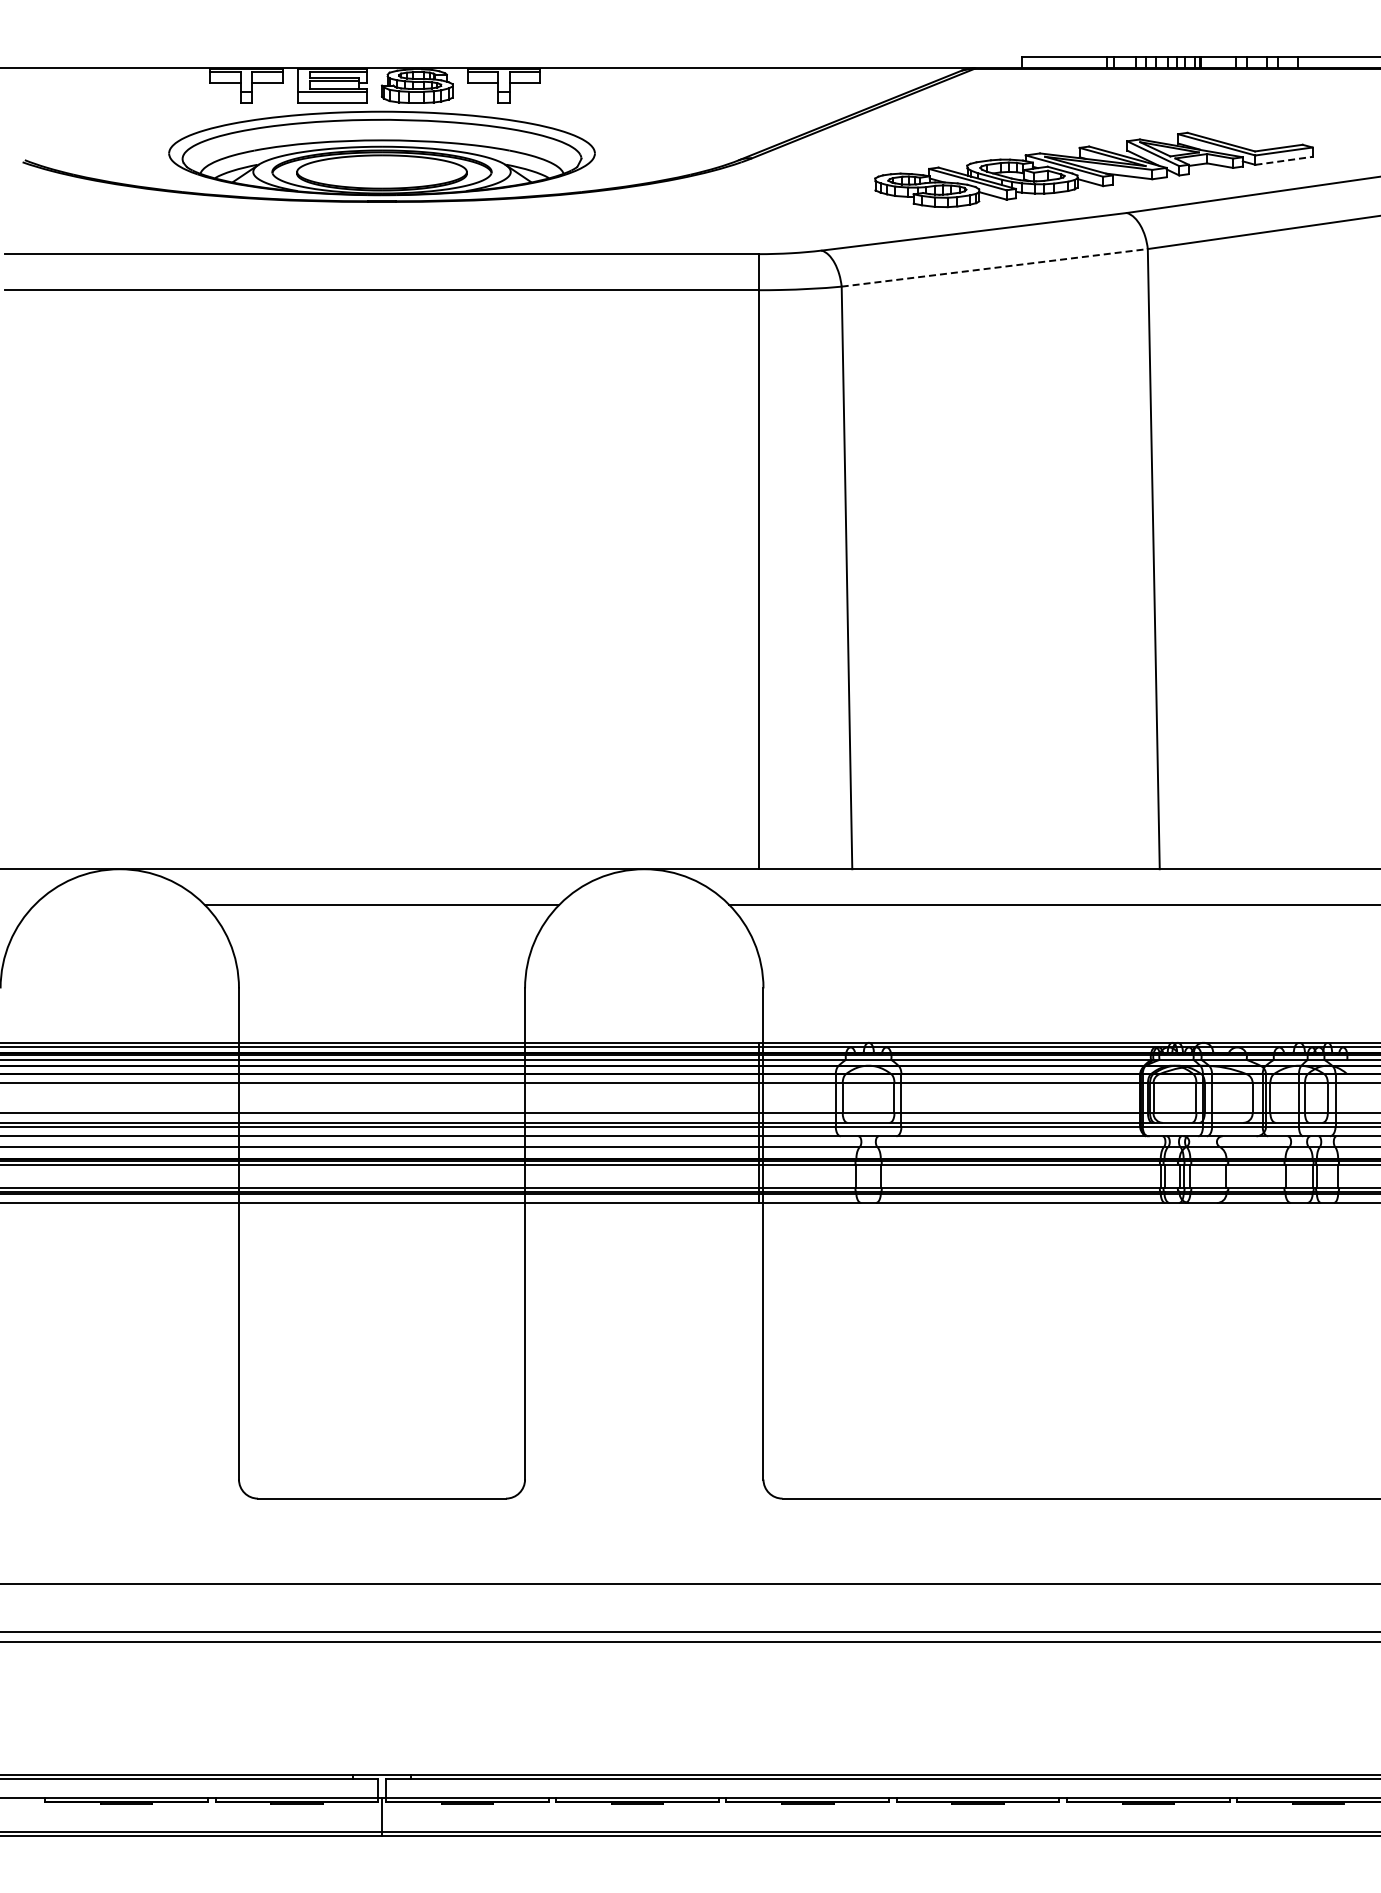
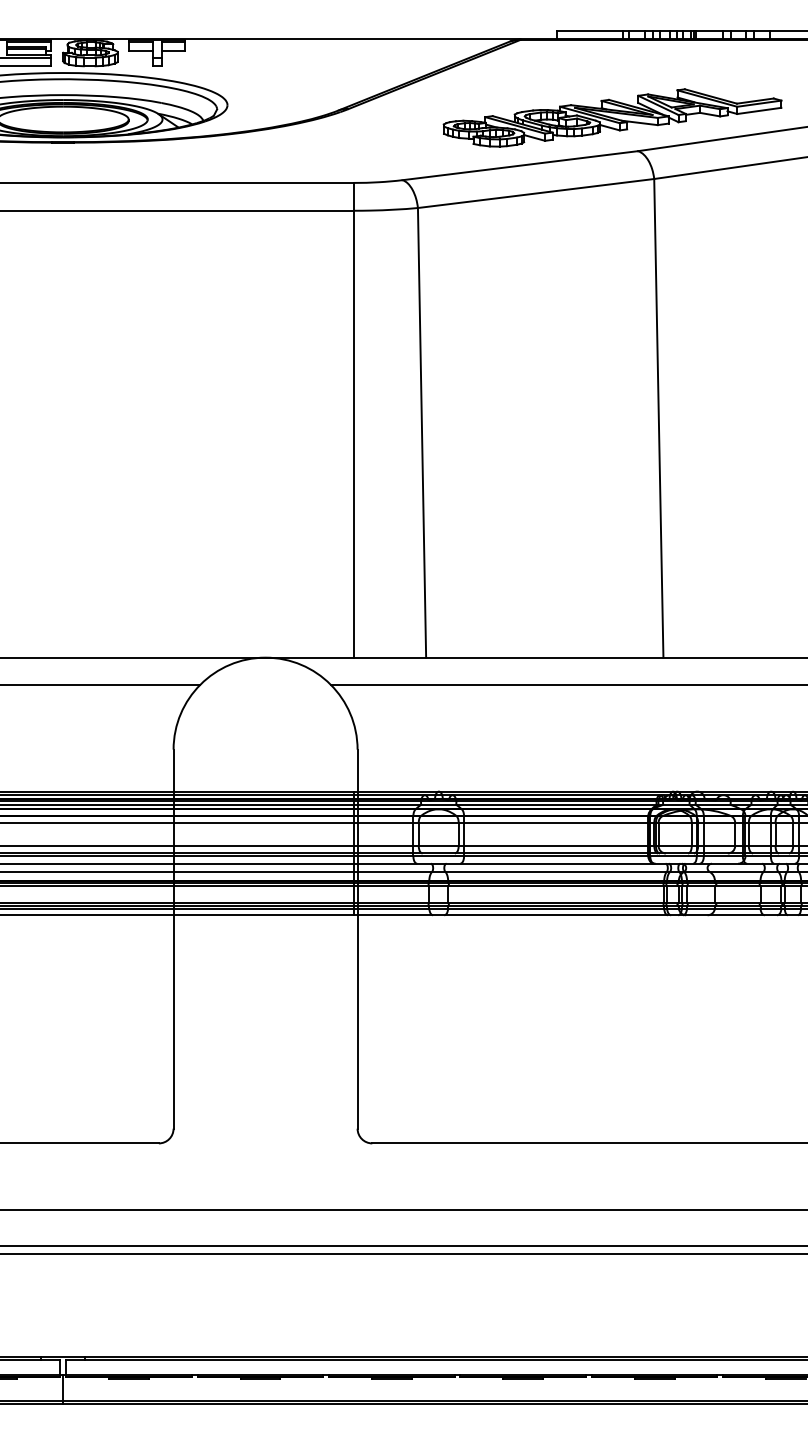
line: (1284, 160) -> (759, 110), dashed -> solid
line: (995, 267) -> (536, 193), dashed -> solid

